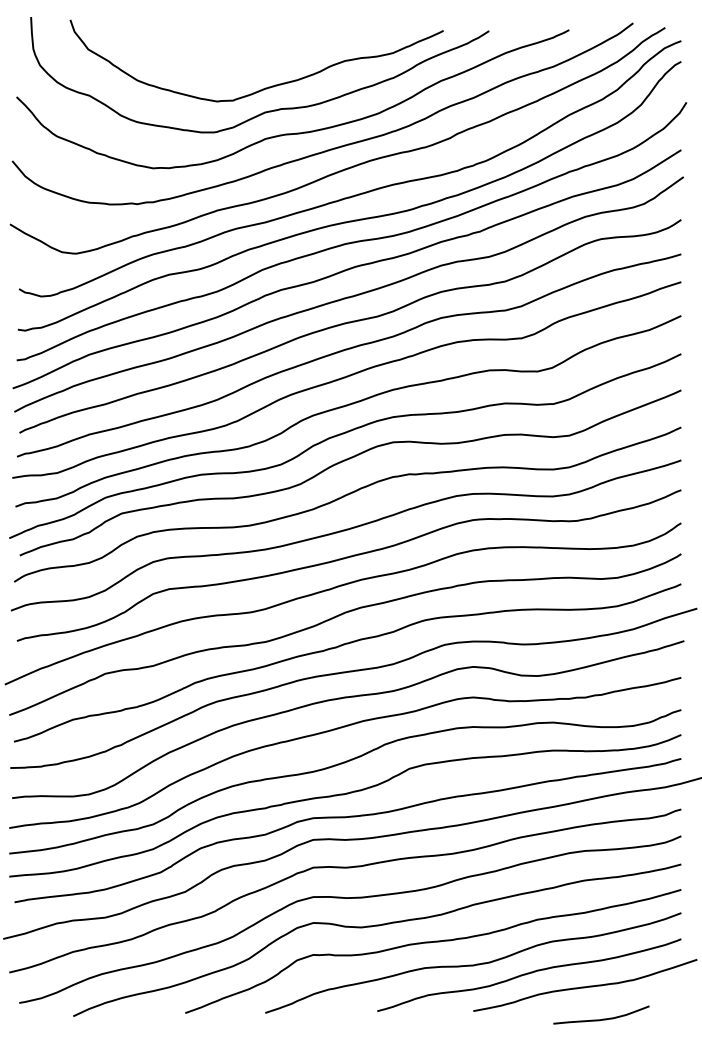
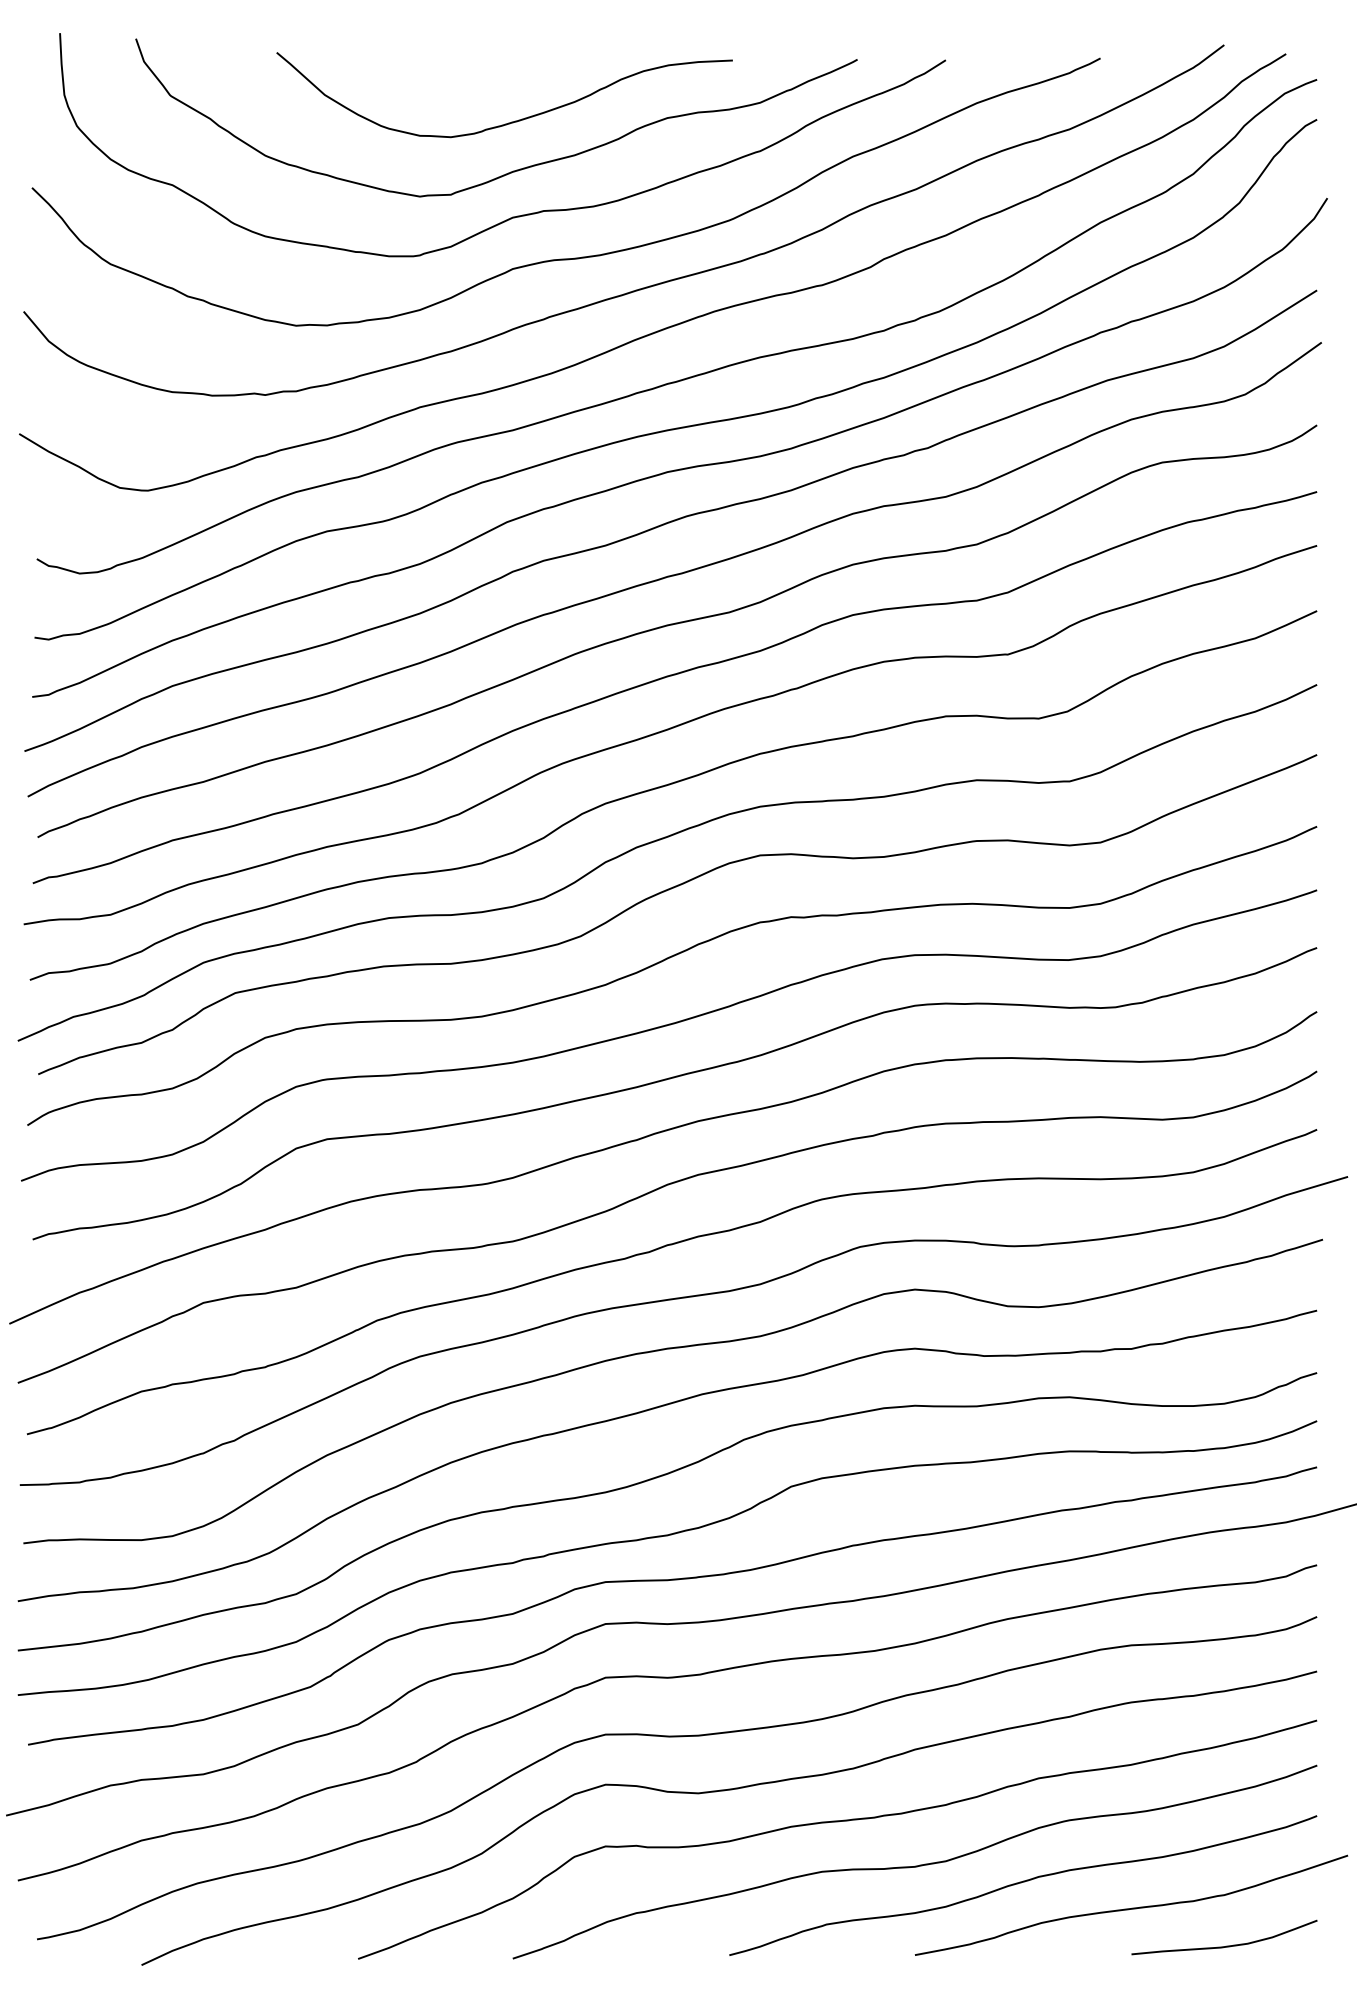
curve: (266, 61) -> (515, 119), added
curve: (602, 1018) -> (1226, 1944), moved

